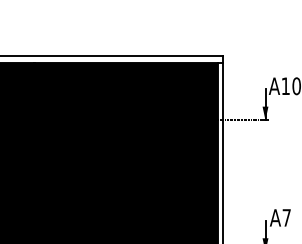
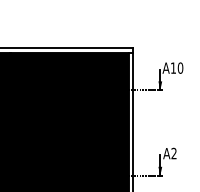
text: (285, 217) -> (173, 153), A7 -> A2

